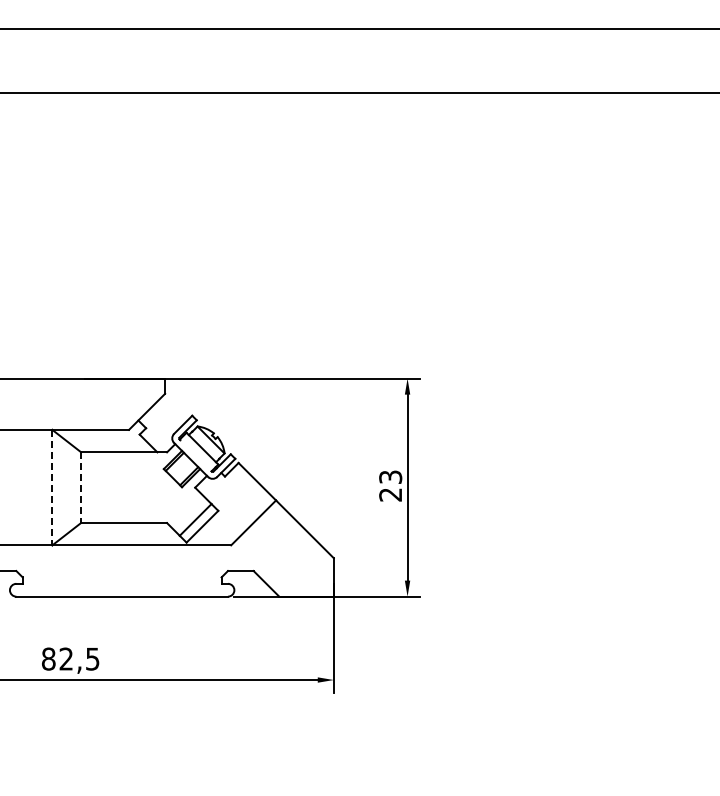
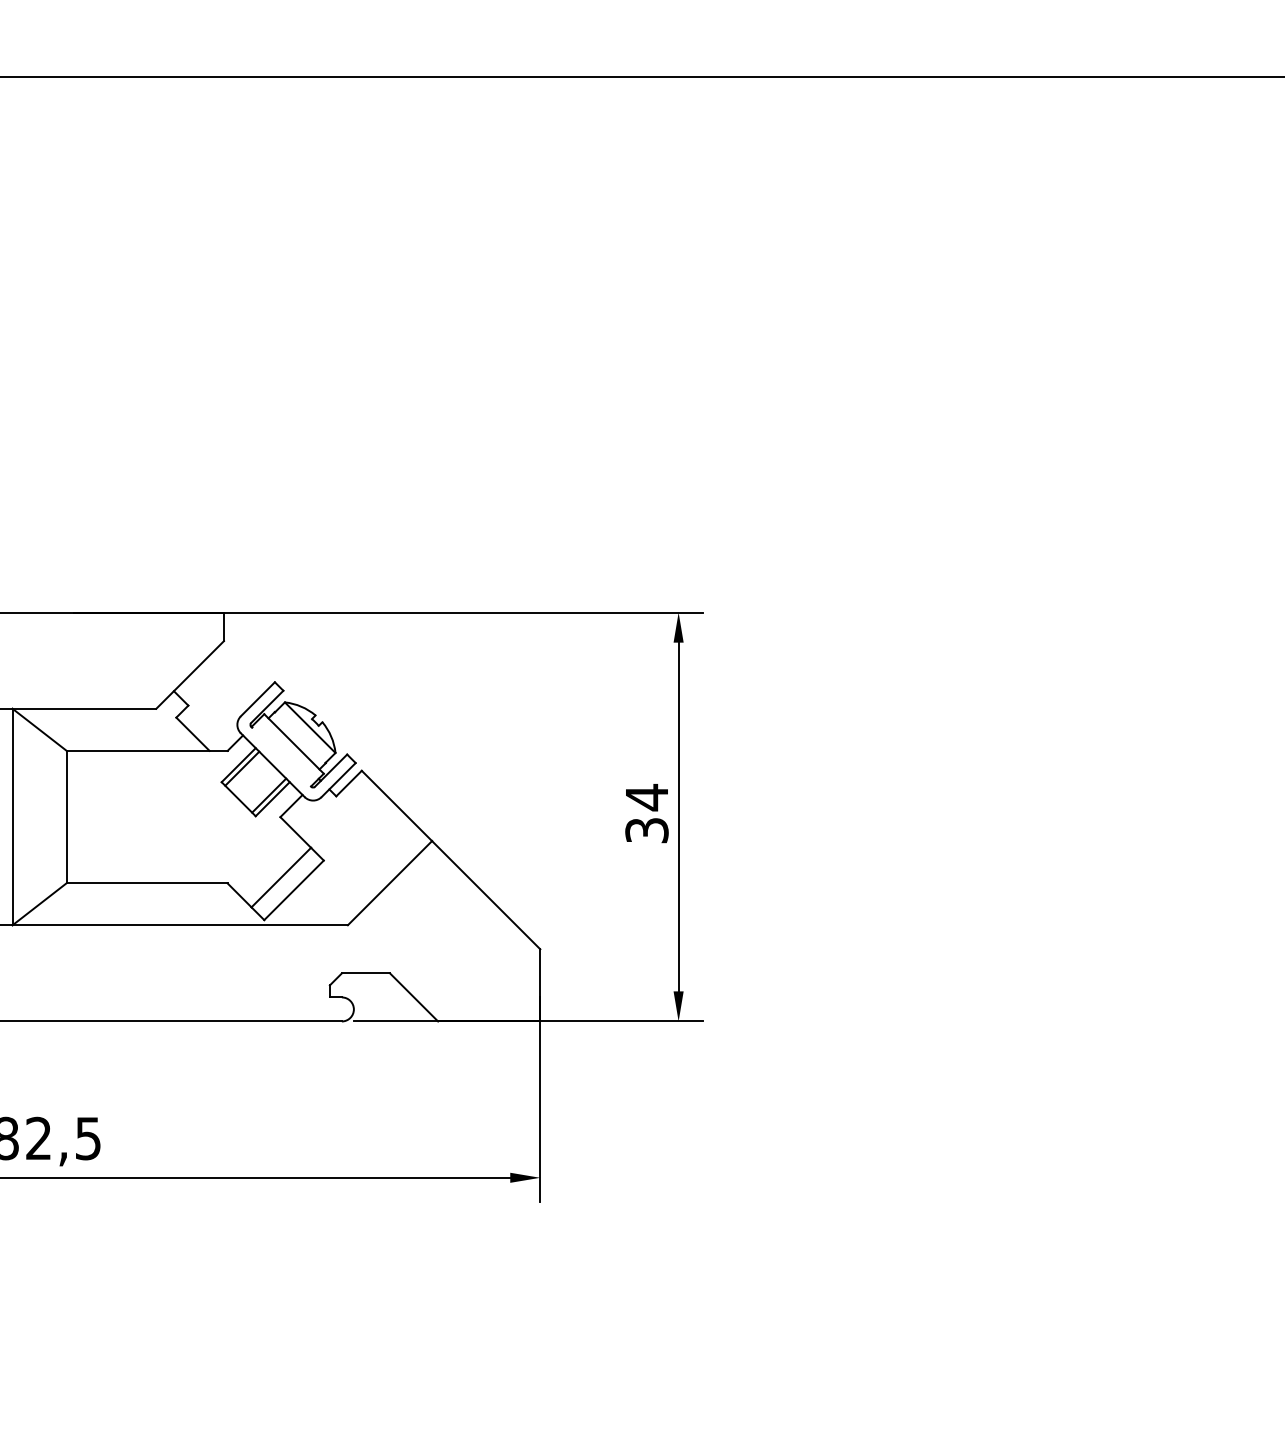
text: (390, 485) -> (646, 813), 23 -> 34
line: (52, 487) -> (12, 816), dashed -> solid
line: (81, 488) -> (67, 818), dashed -> solid

